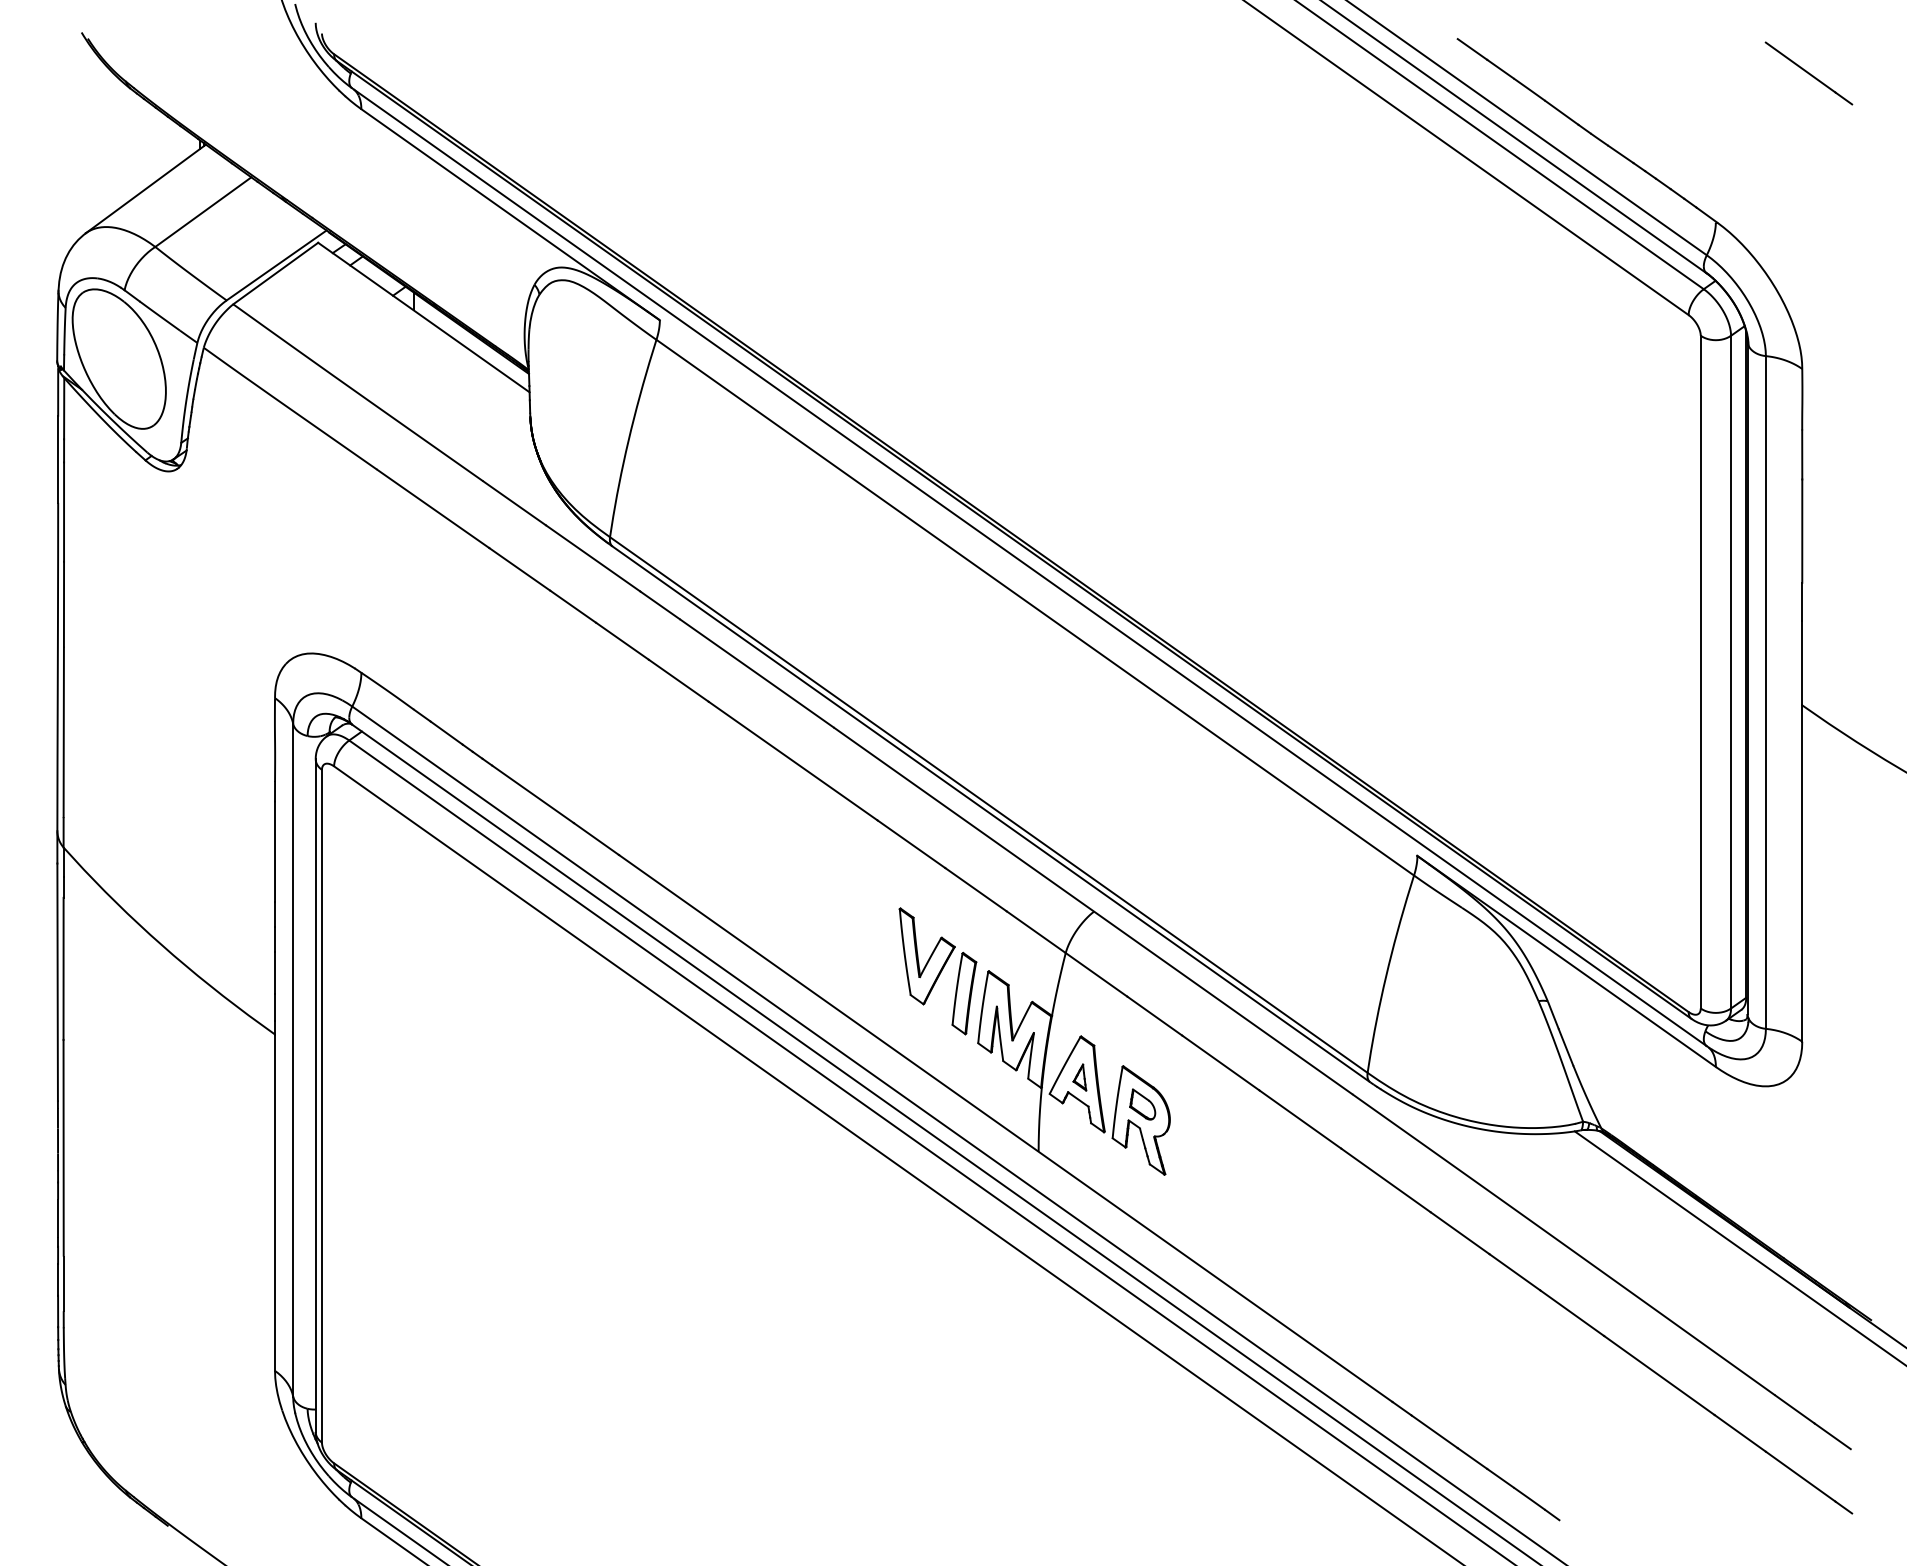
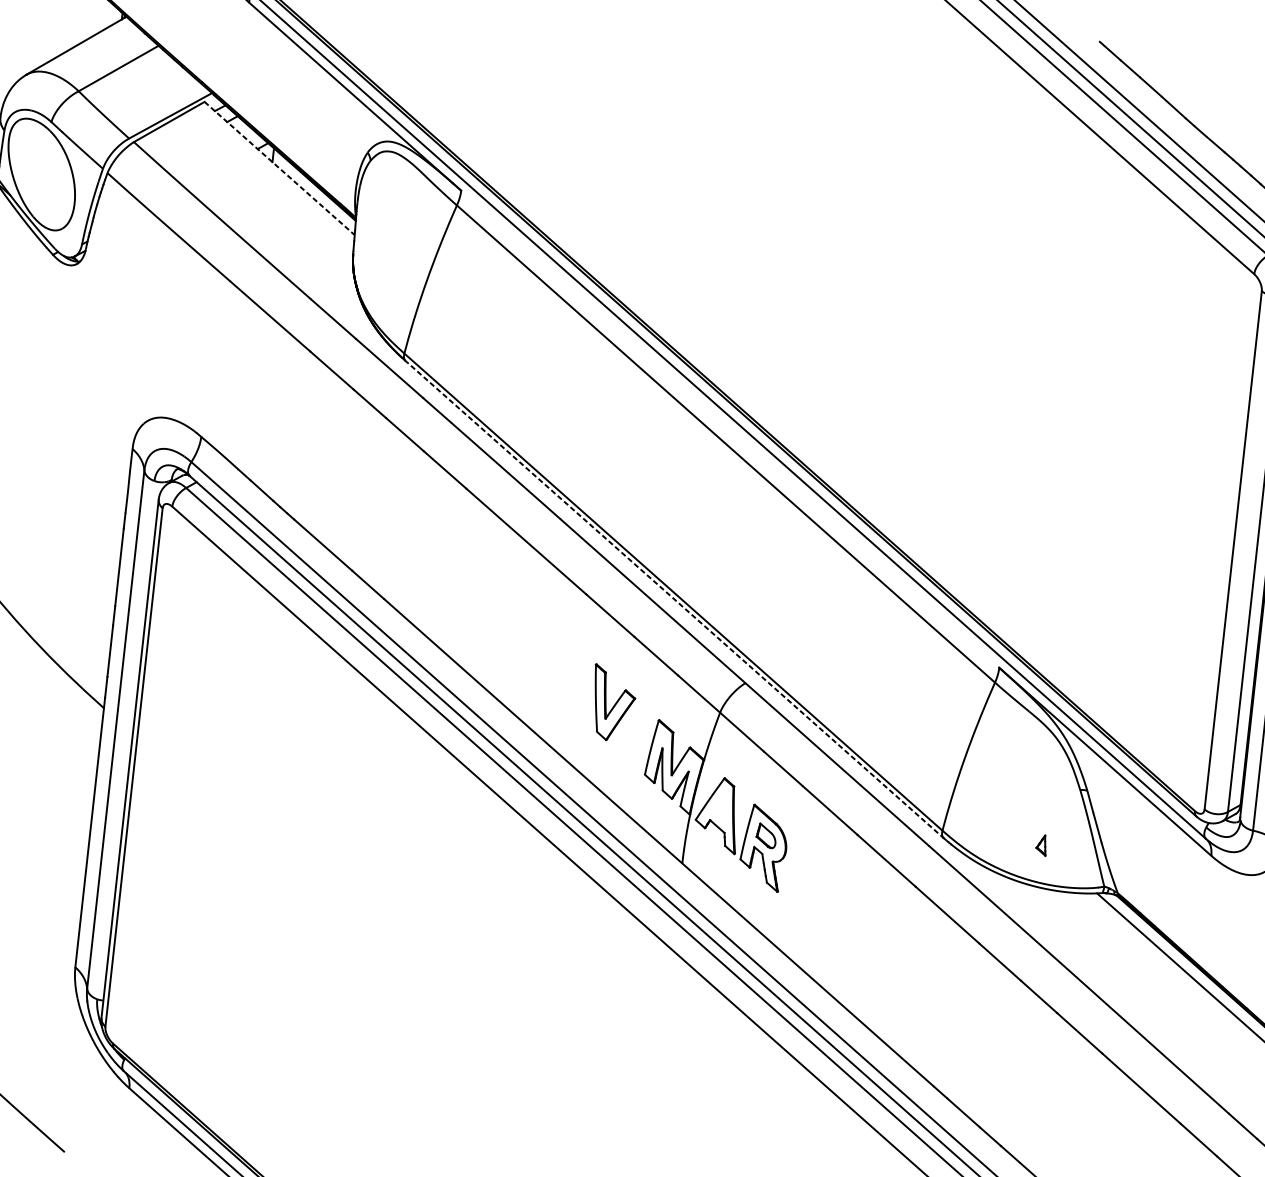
line: (424, 317) -> (280, 168), solid -> dashed
line: (989, 813) -> (673, 598), solid -> dashed
part: (964, 993) -> (638, 735), removed
part: (1079, 1077) -> (1041, 845), moved

